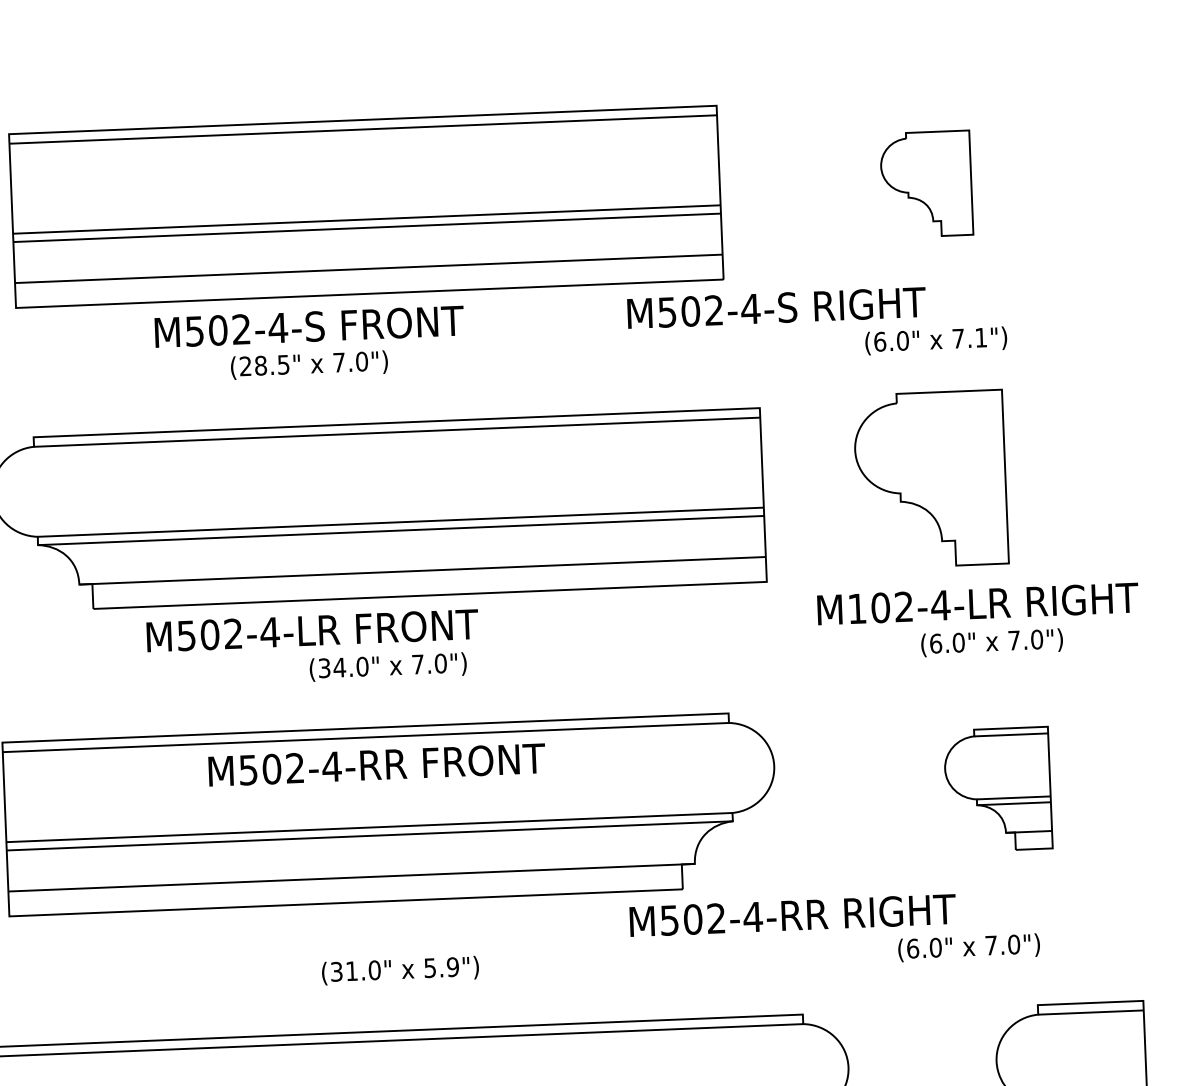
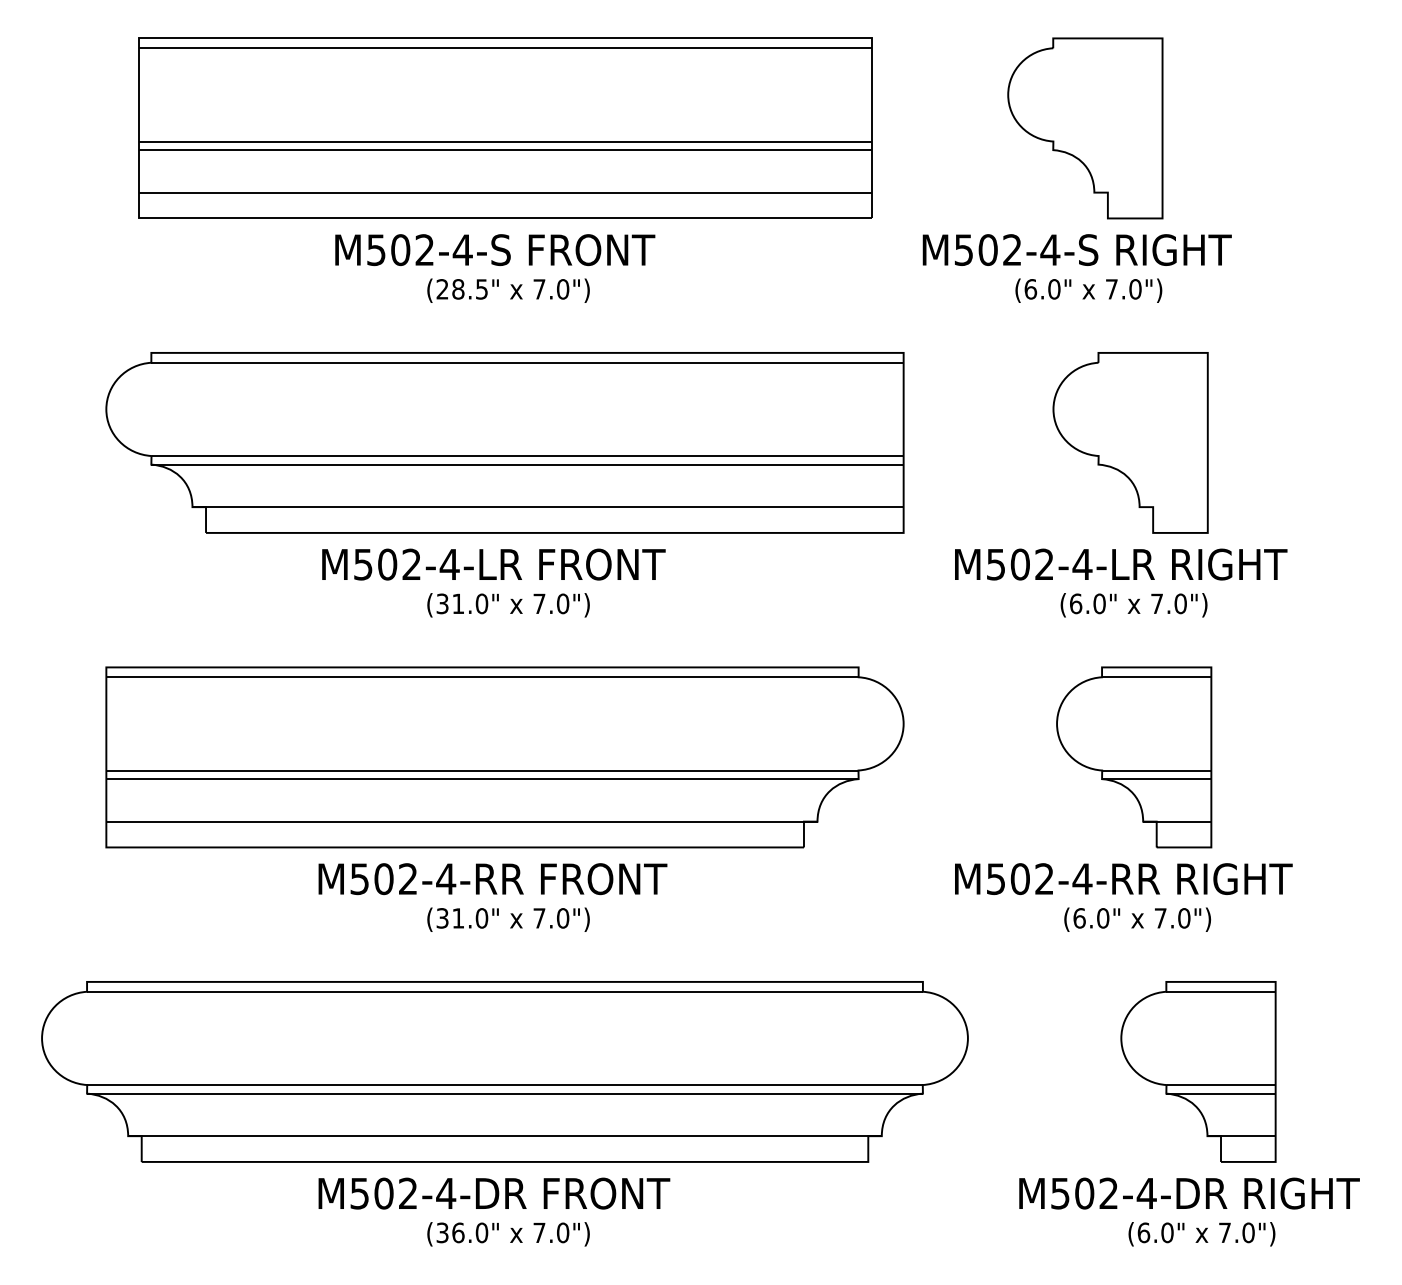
part: (926, 184) -> (1085, 128), size x1.67
text: (775, 307) -> (1076, 249), moved
text: (309, 327) -> (495, 250), moved
text: (981, 337) -> (1135, 289), 7.1") -> 7.0")
text: (309, 364) -> (508, 290), moved
part: (930, 479) -> (1130, 442), moved
text: (856, 608) -> (995, 564), M102-4-LR -> M502-4-LR
text: (312, 630) -> (493, 564), moved
text: (338, 667) -> (457, 603), (34.0" -> (31.0"
text: (376, 765) -> (492, 879), moved
part: (998, 789) -> (1134, 757), size x1.43
text: (792, 914) -> (1123, 878), moved
text: (968, 947) -> (1137, 919), moved
text: (441, 967) -> (551, 918), 5.9") -> 7.0")

